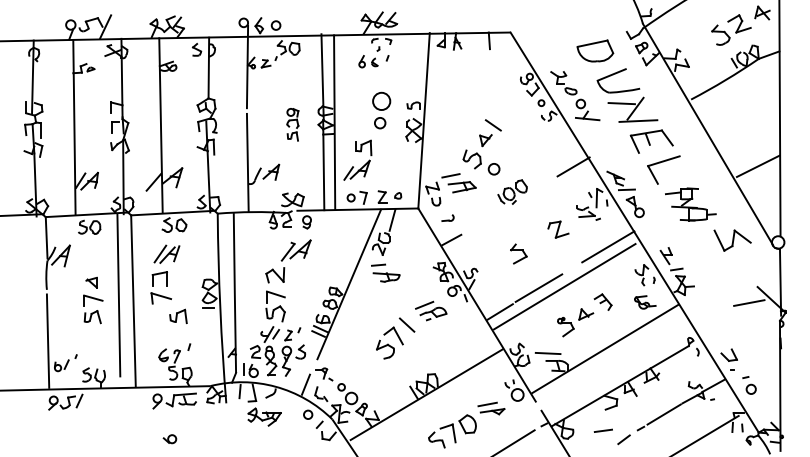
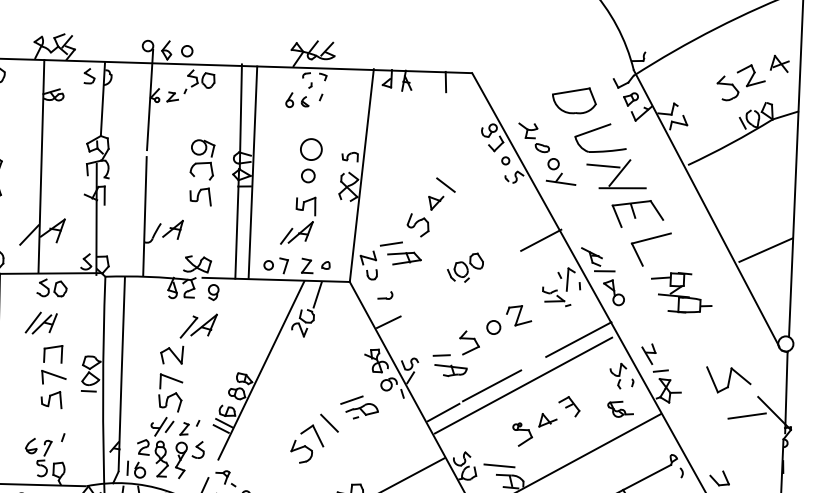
part: (292, 124) -> (201, 172), size x1.67
part: (359, 152) -> (300, 211), moved
circle: (493, 169) -> (493, 327), moved
part: (732, 240) -> (728, 380), moved
part: (385, 272) -> (449, 364), moved
part: (166, 286) -> (60, 363), moved

